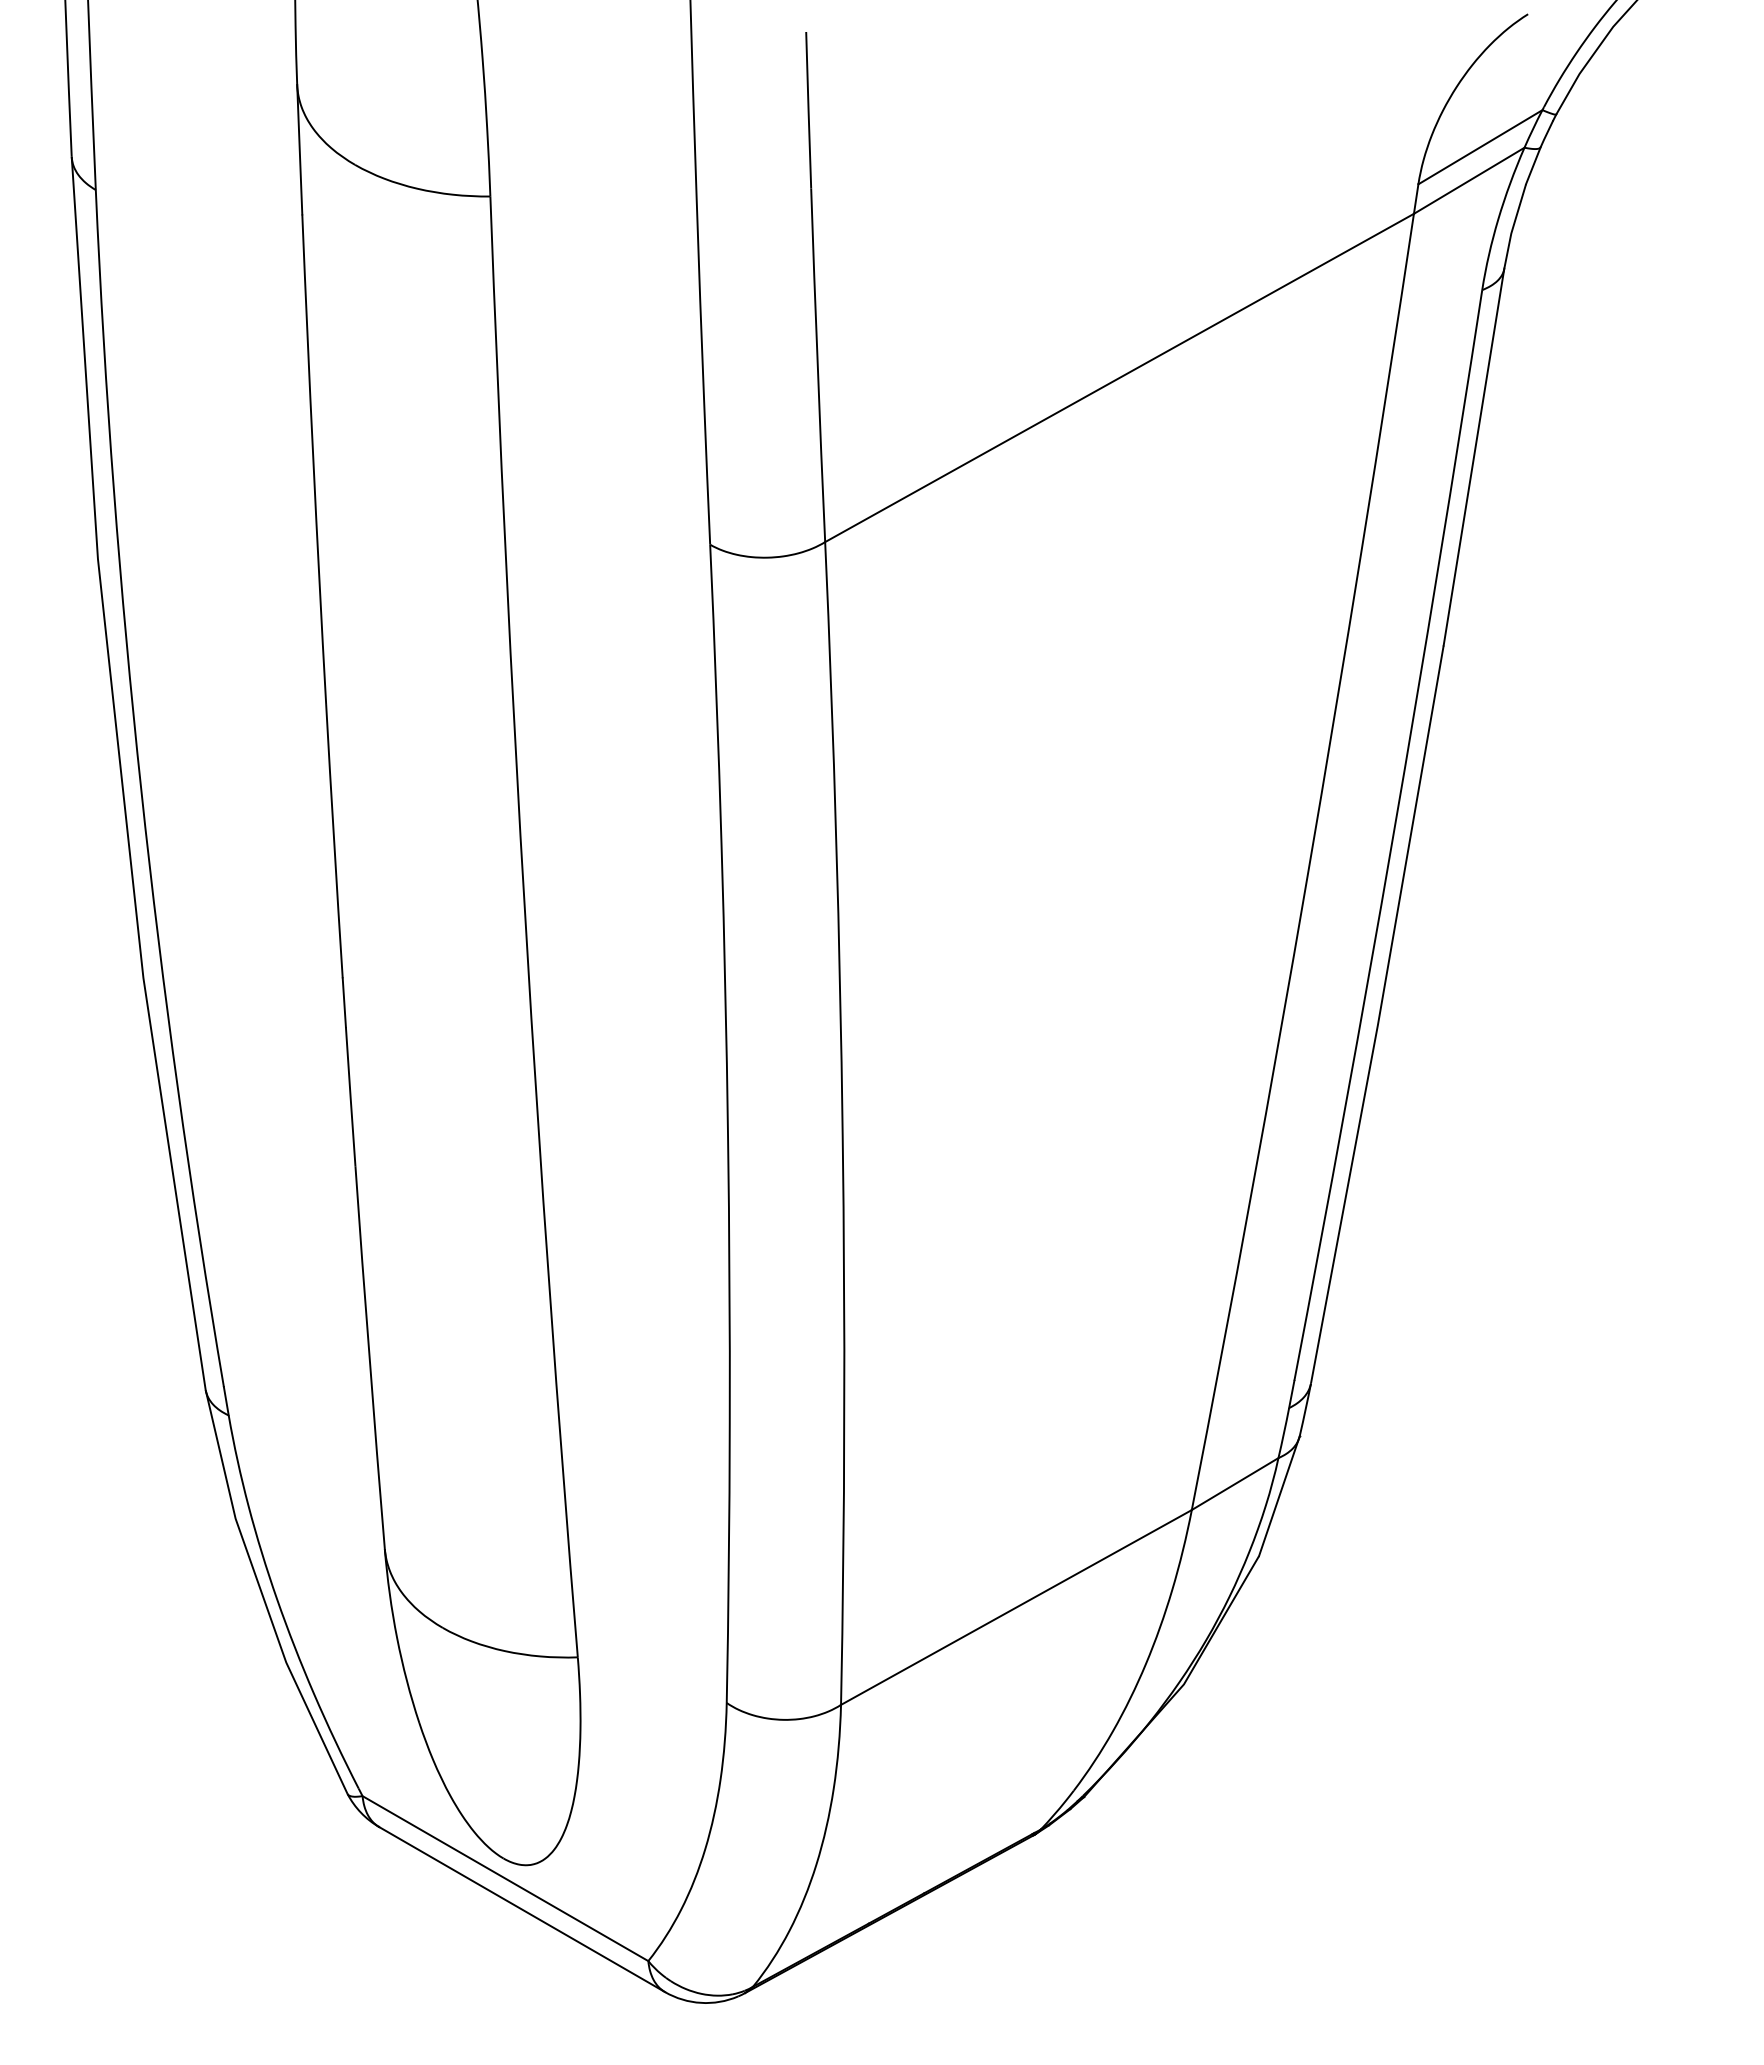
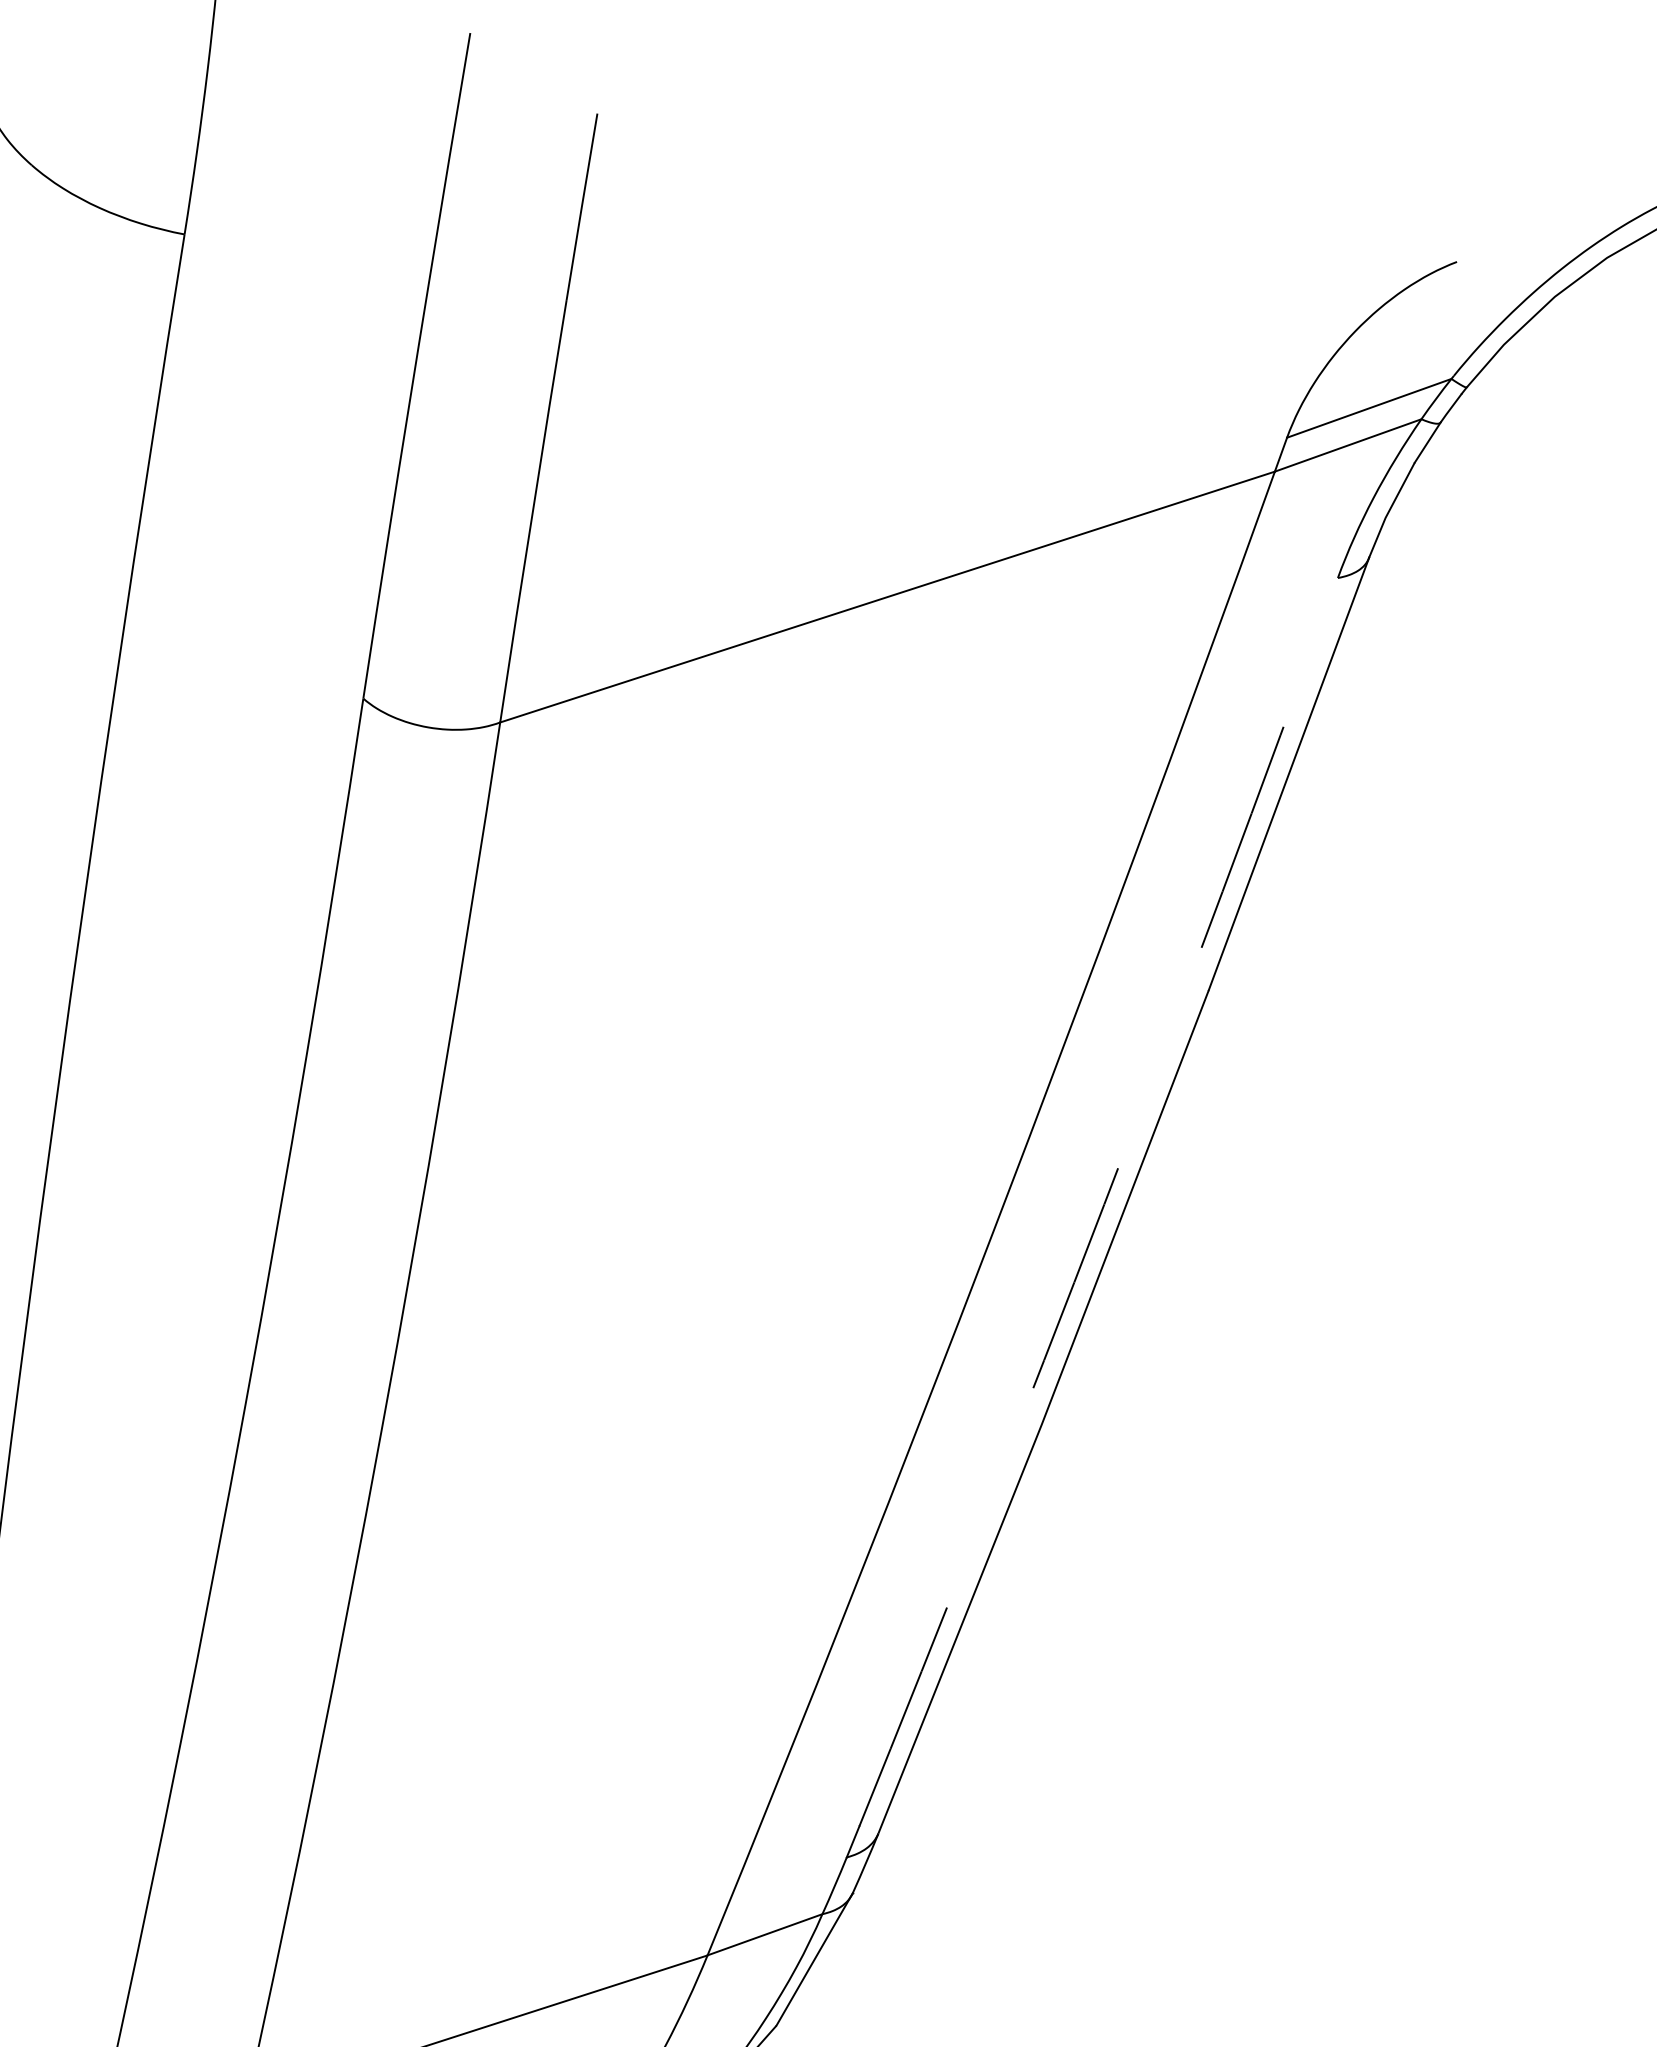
arc: (1393, 836) -> (1104, 1204), solid -> dashed

